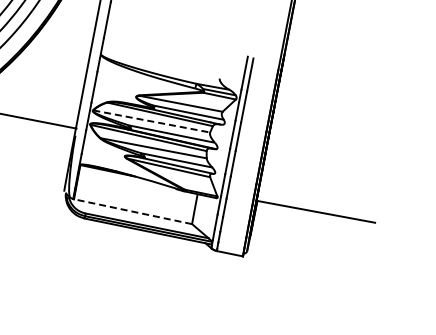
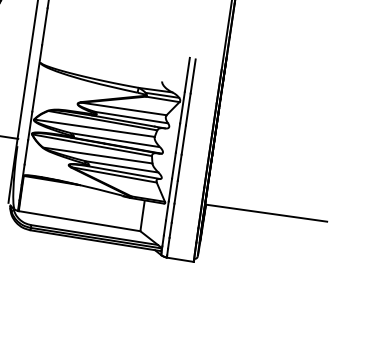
line: (152, 121) -> (95, 128), dashed -> solid
line: (132, 211) -> (79, 221), dashed -> solid

